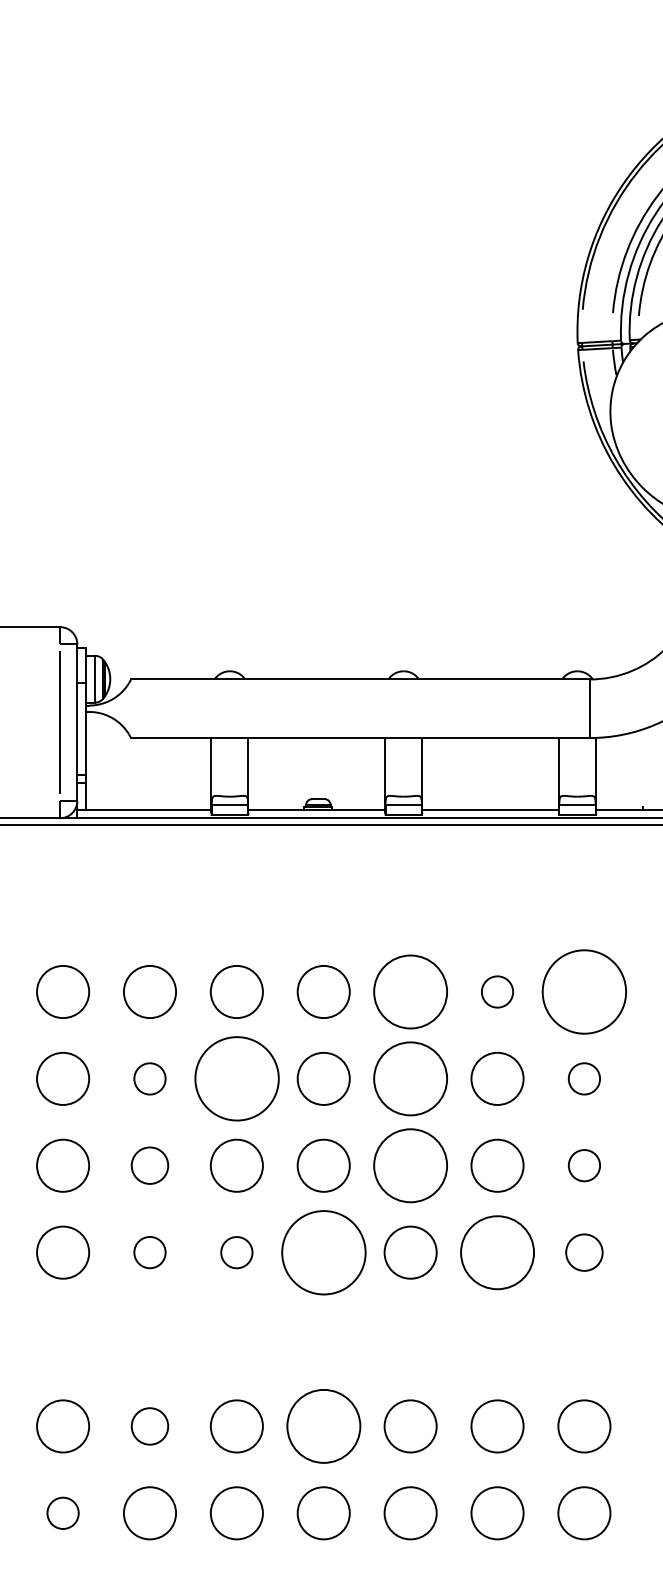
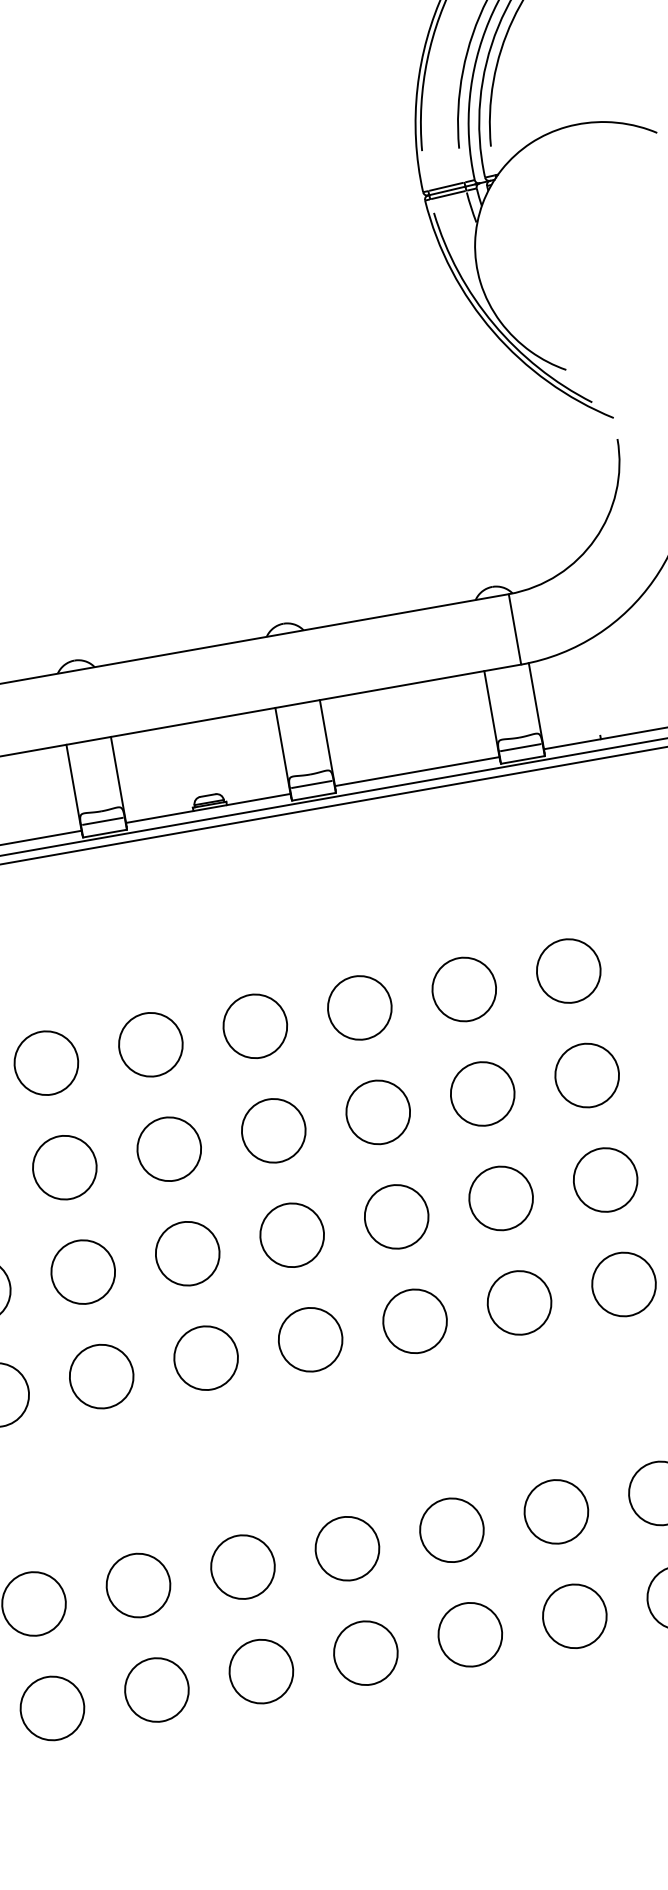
circle: (410, 991) -> (359, 1007), size x0.71
circle: (497, 991) -> (464, 988), size x1.67
circle: (584, 991) -> (568, 970), size x0.62
circle: (149, 1078) -> (64, 1167), size x1.67
circle: (236, 1078) -> (168, 1148), size x0.62
circle: (410, 1078) -> (377, 1111), size x0.71
circle: (584, 1078) -> (587, 1075), size x1.67
circle: (149, 1165) -> (82, 1271), size x1.43
circle: (410, 1165) -> (396, 1216), size x0.71
circle: (584, 1165) -> (605, 1179), size x1.67
circle: (149, 1252) -> (101, 1376), size x1.67
circle: (236, 1252) -> (205, 1358), size x1.67
circle: (323, 1252) -> (310, 1339), size x0.62
circle: (497, 1252) -> (519, 1302), size x0.71
circle: (584, 1252) -> (624, 1284), size x1.43
circle: (149, 1426) -> (137, 1585), size x1.43
circle: (323, 1426) -> (347, 1548), size x0.71
circle: (63, 1513) -> (52, 1708), size x1.67

